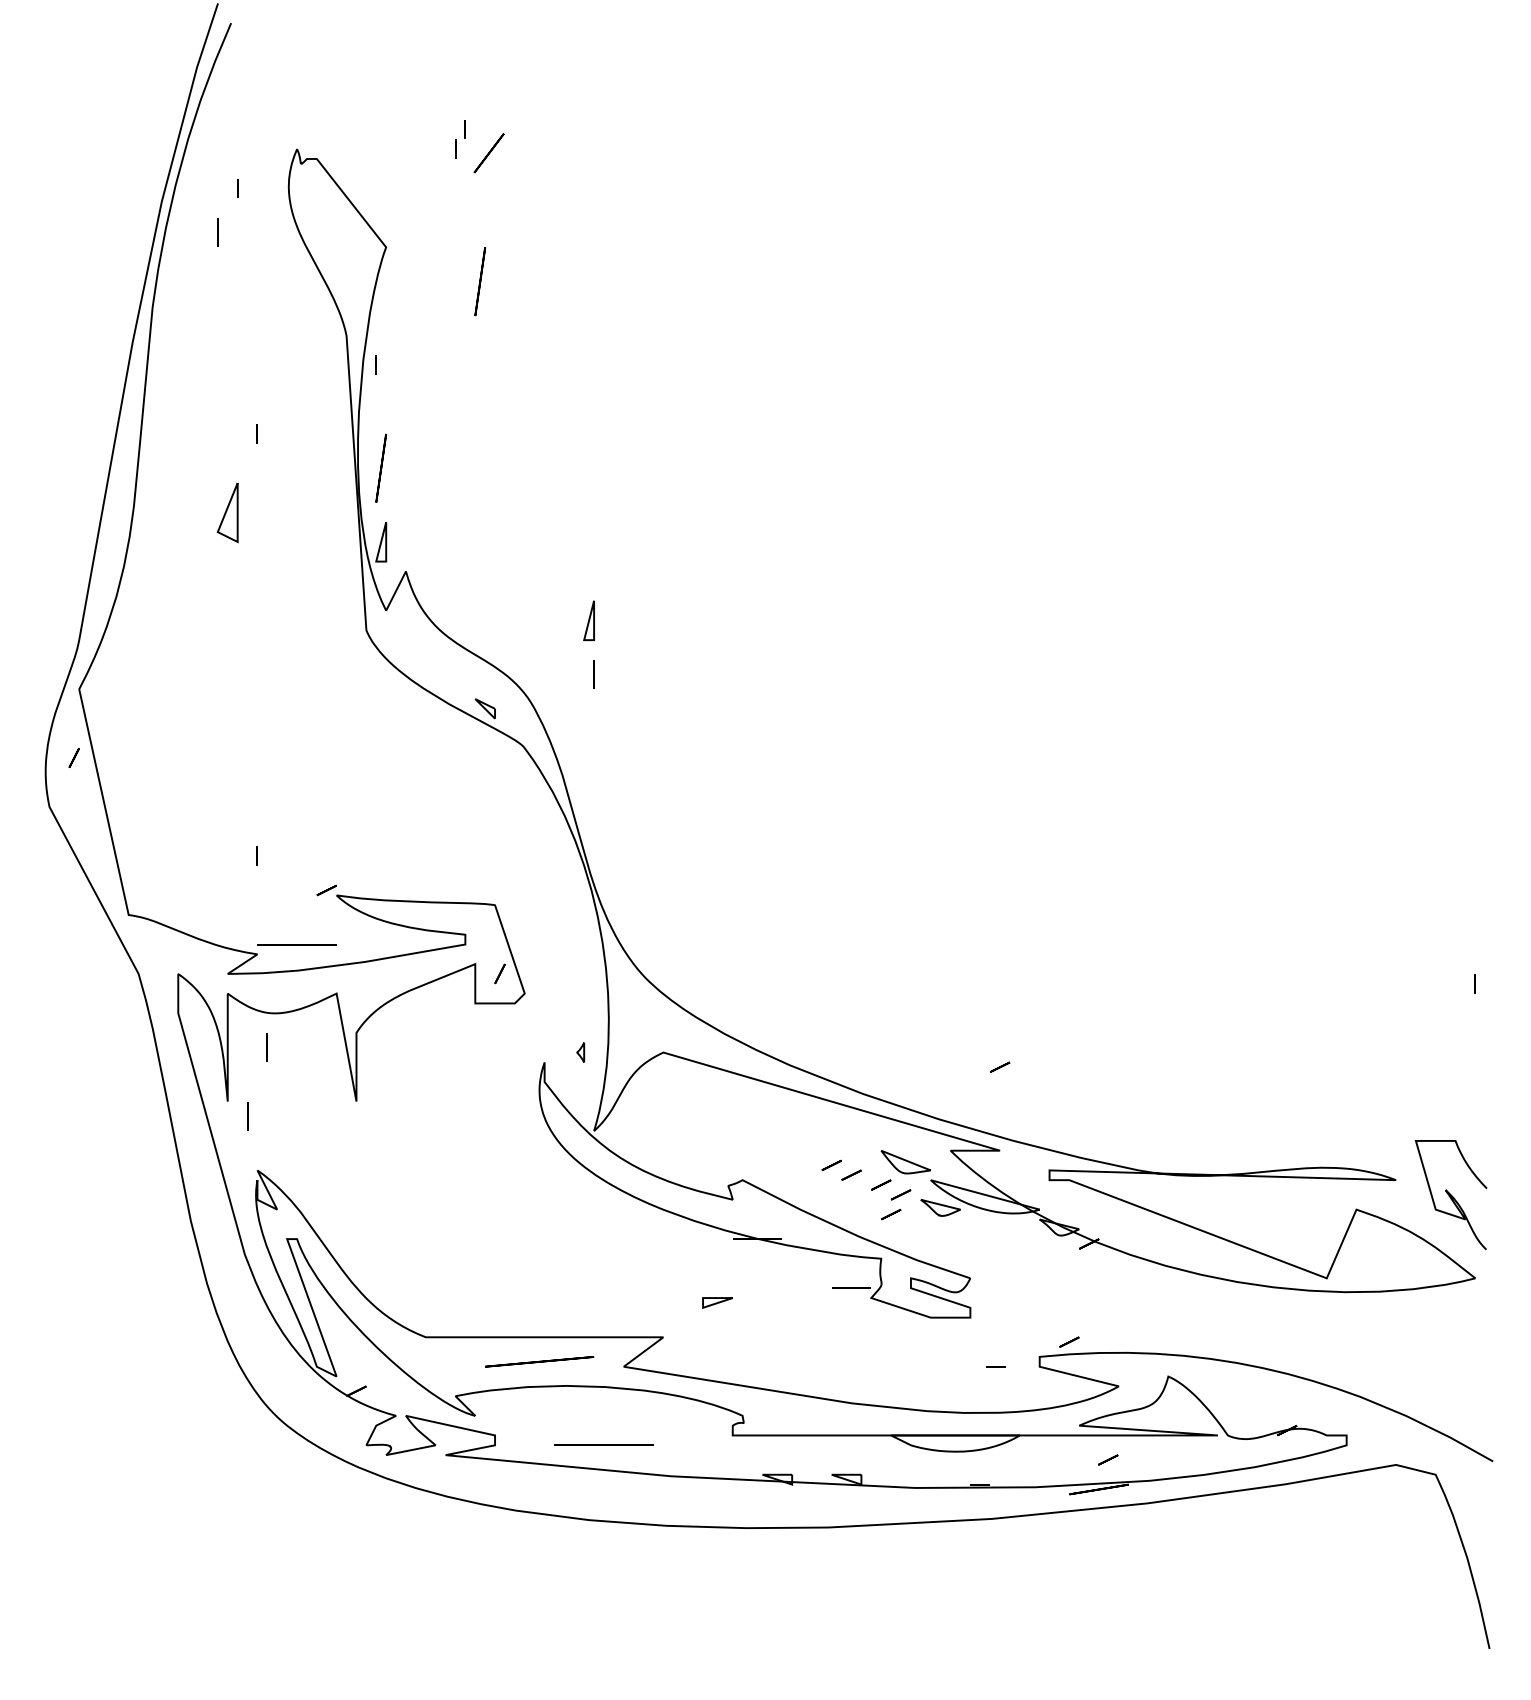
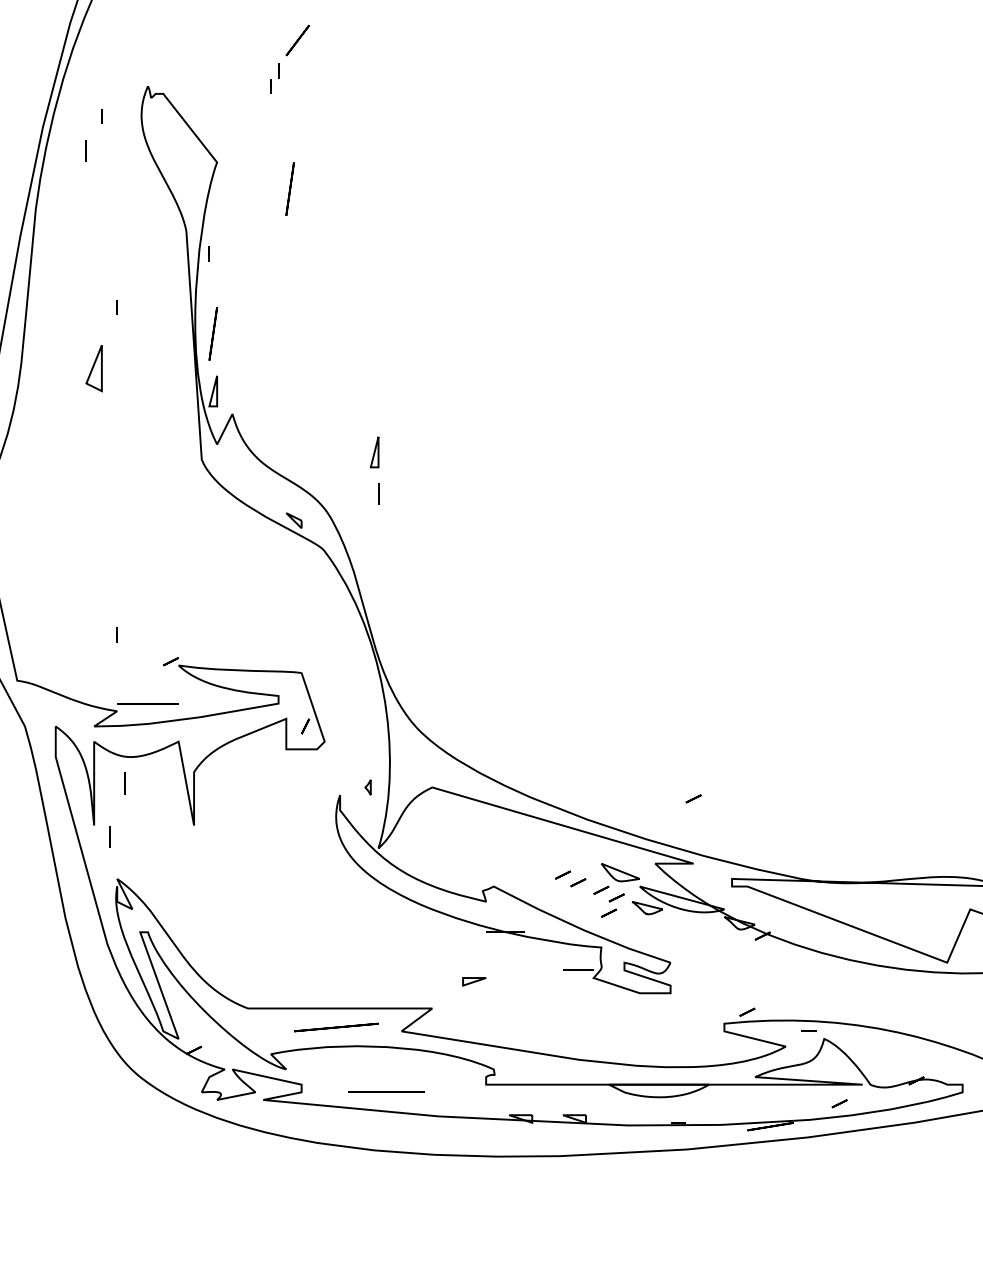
line: (488, 153) -> (297, 40), moved
line: (995, 1366) -> (808, 1031), moved
line: (1108, 1459) -> (839, 1103), moved

